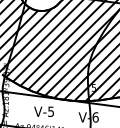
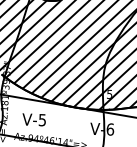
text: (43, 111) -> (33, 119), moved

